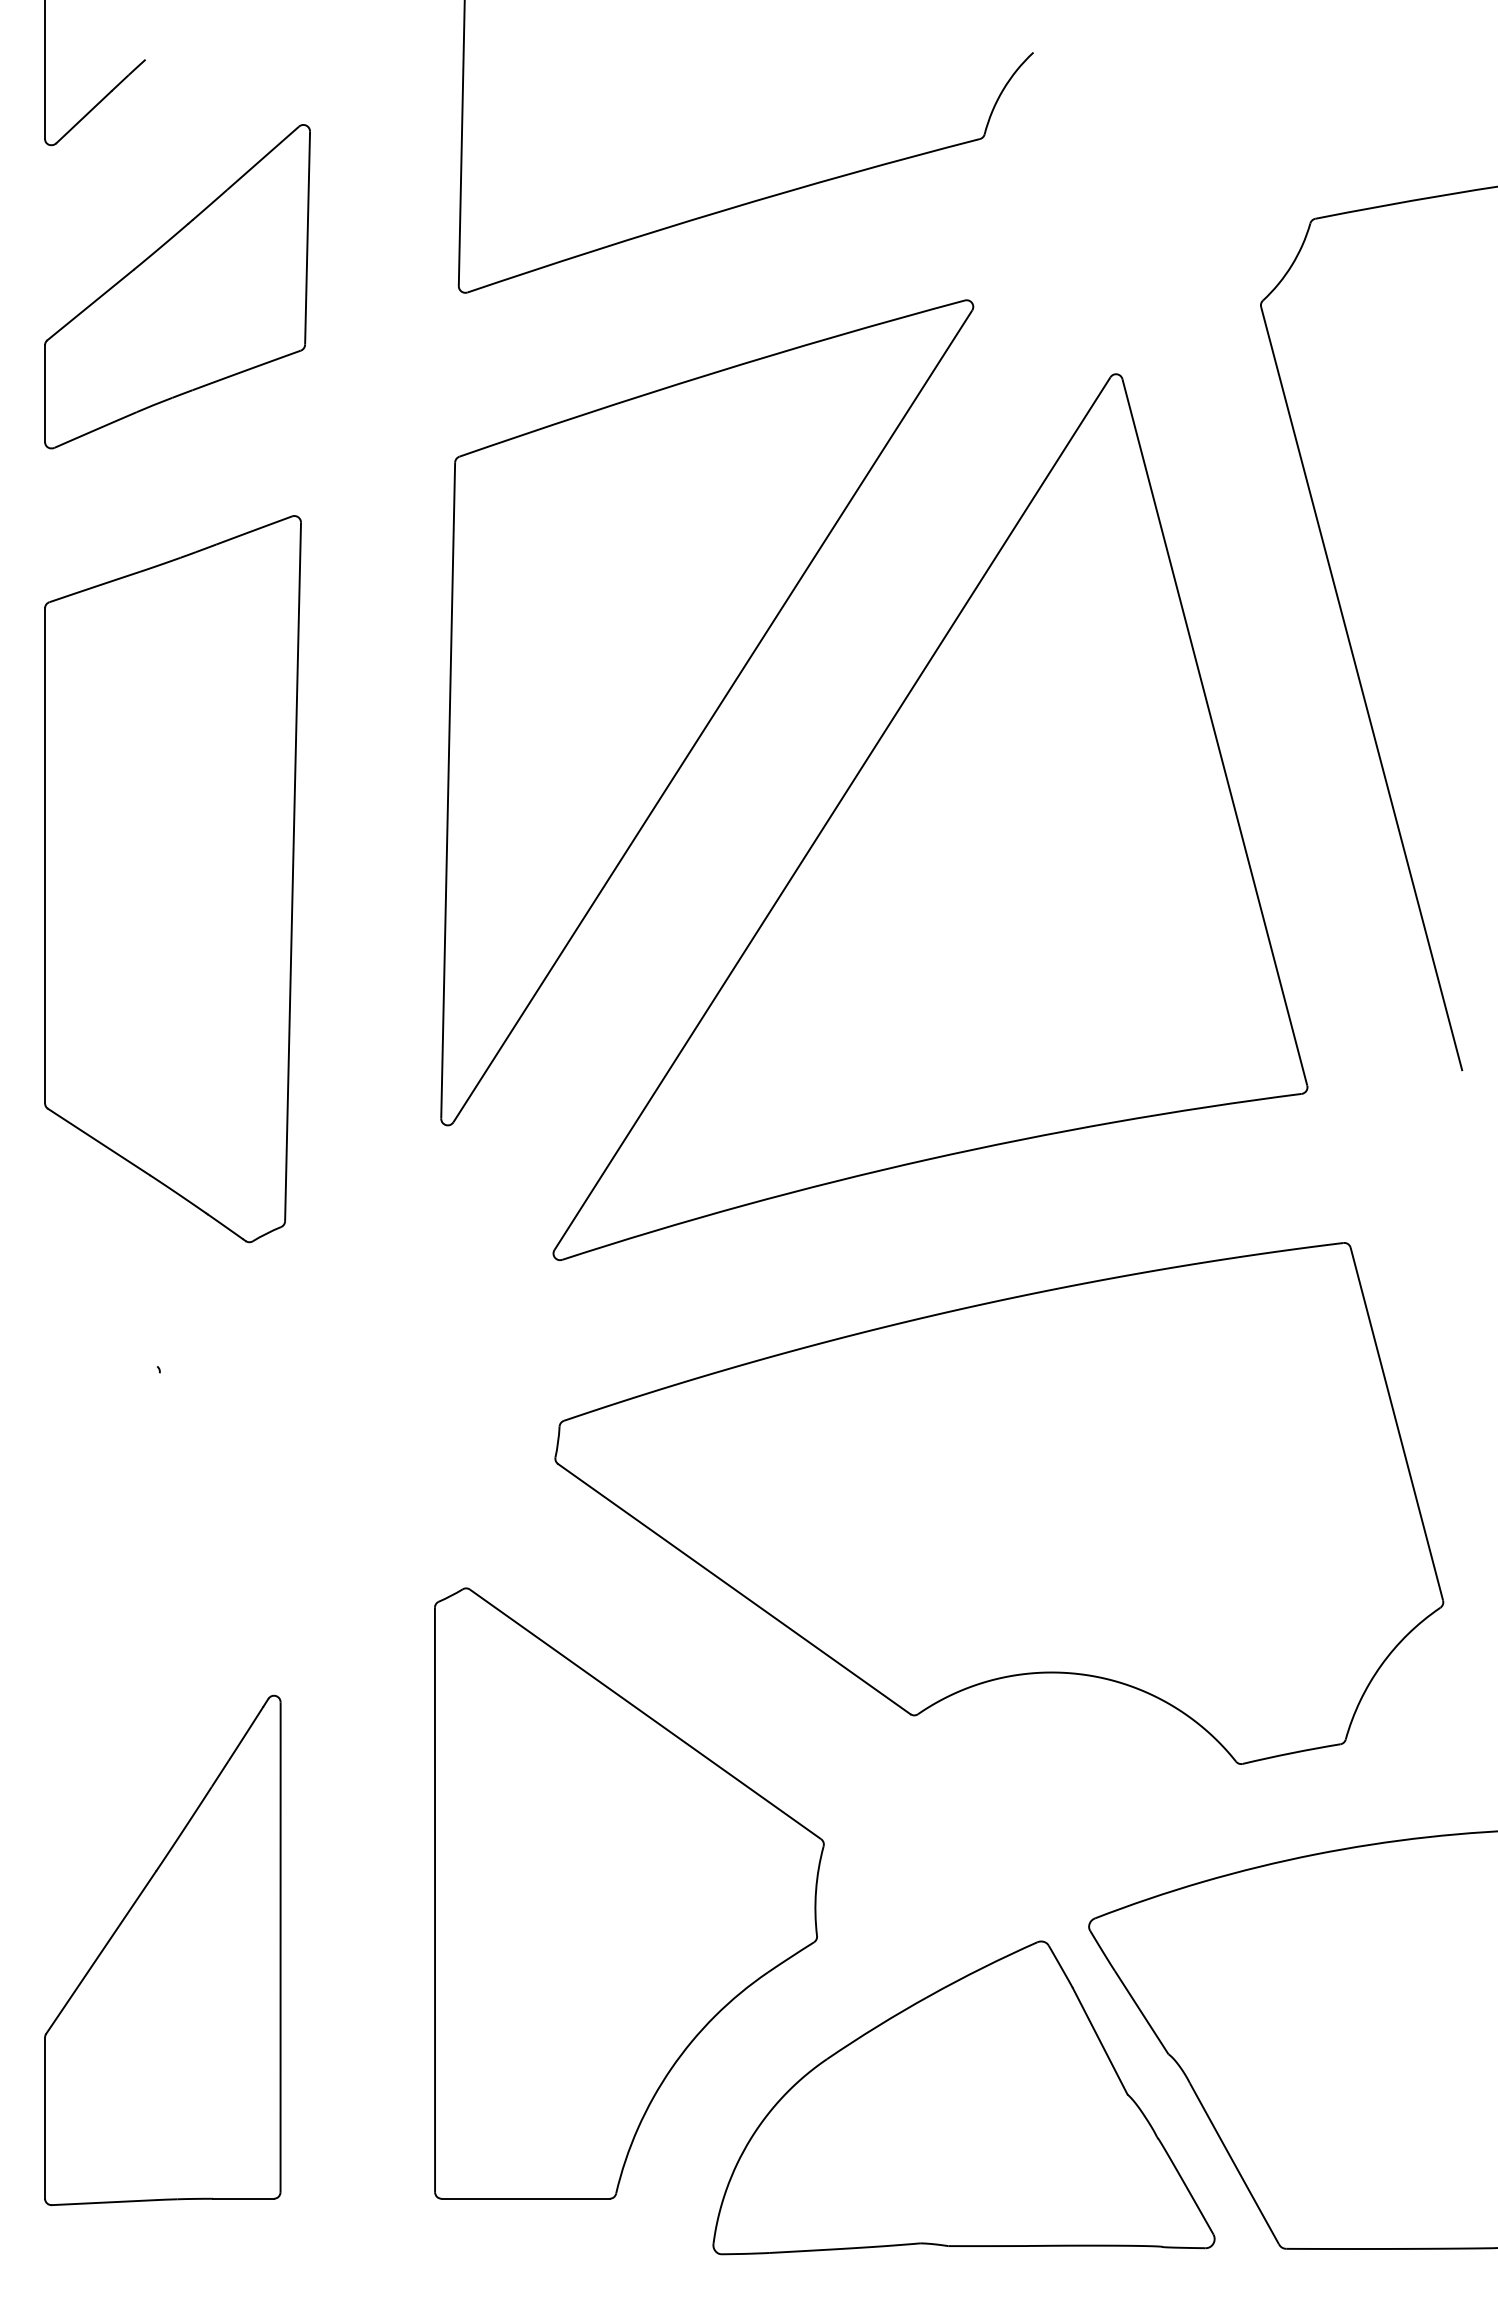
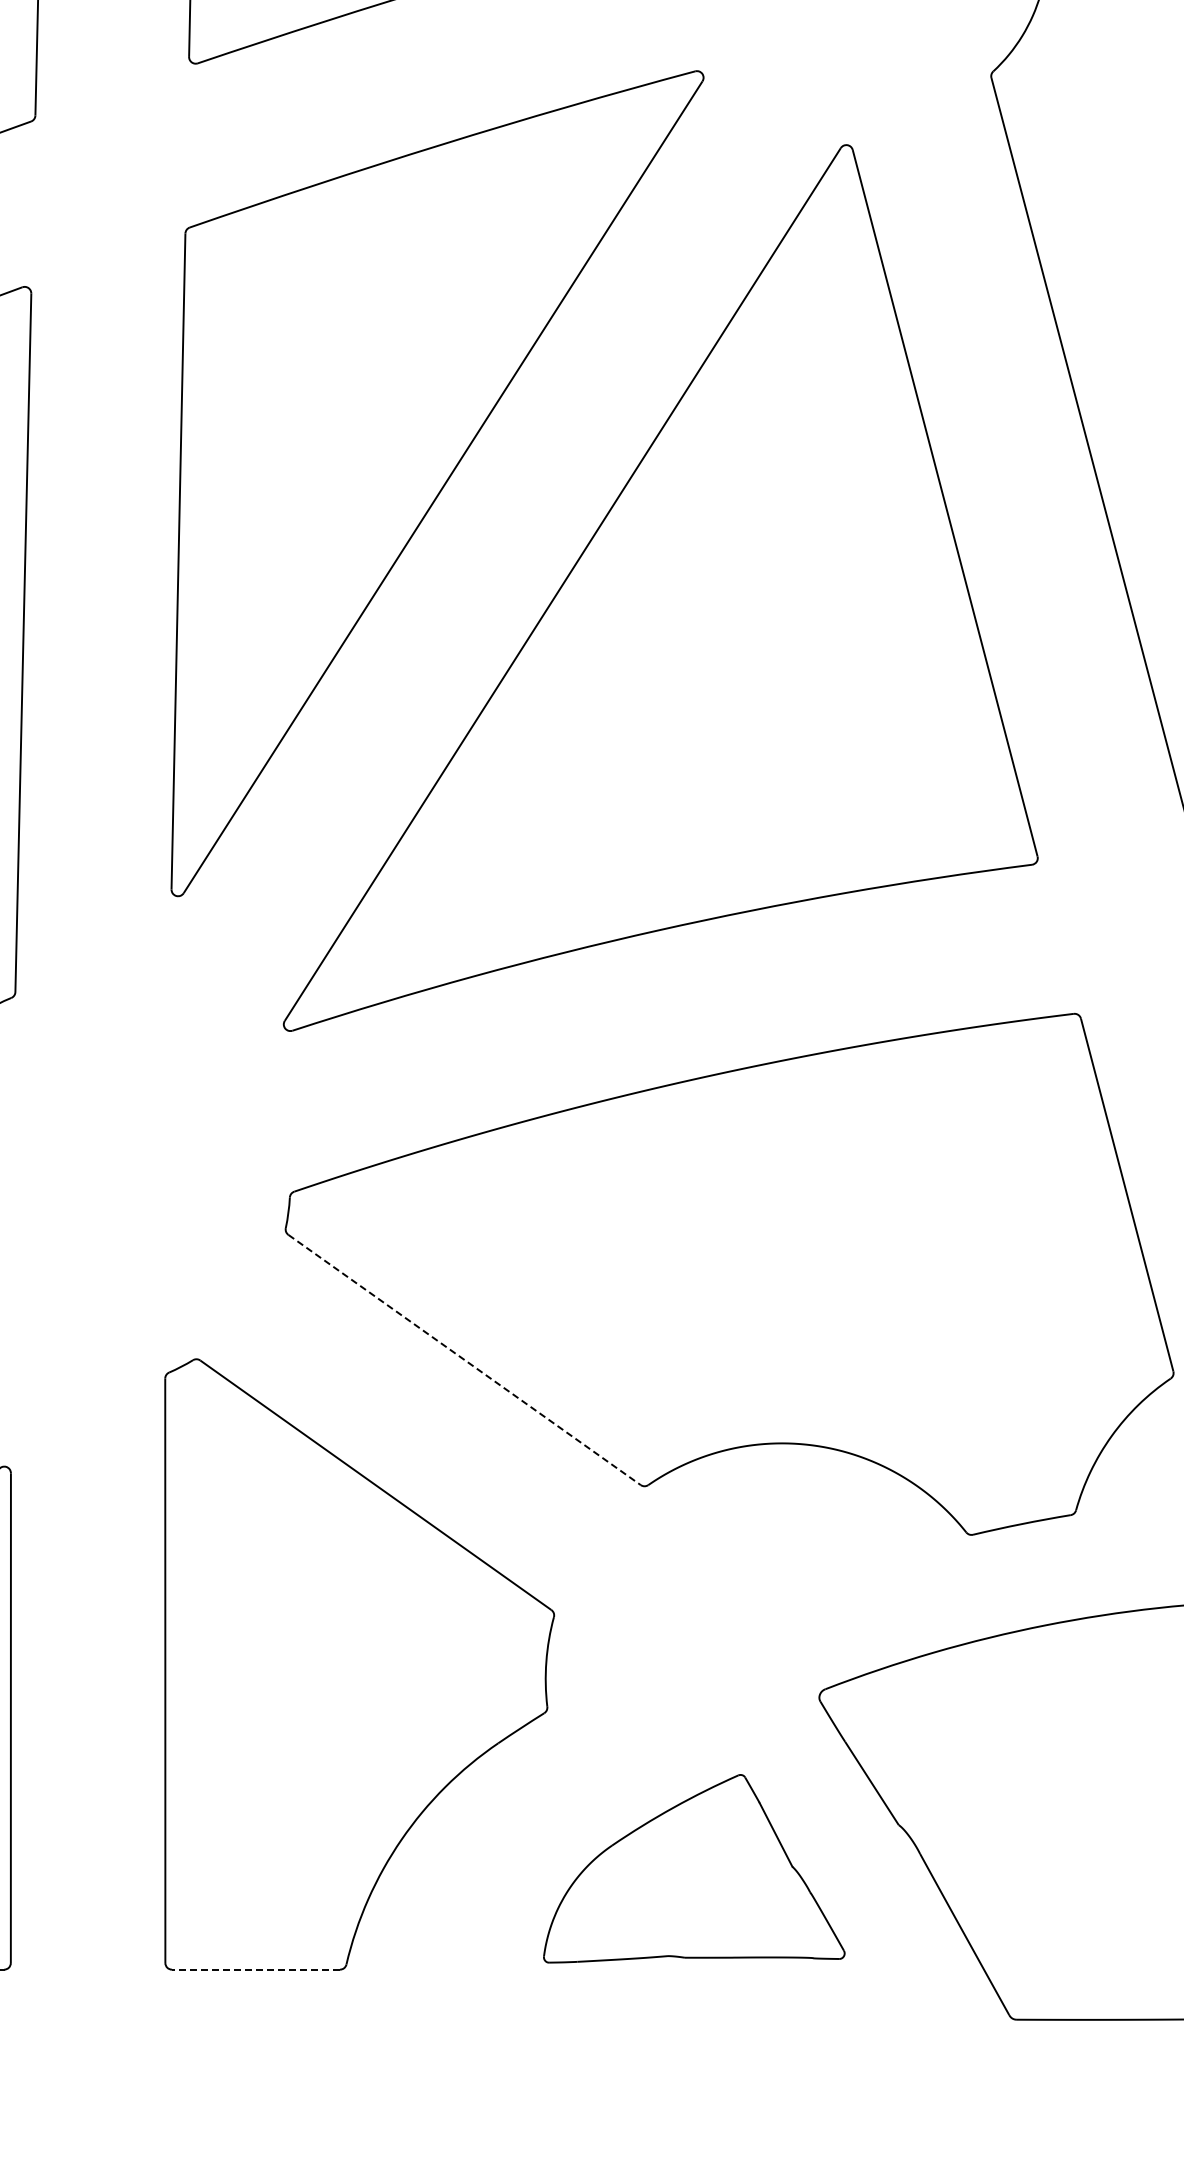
line: (734, 1589) -> (464, 1360), solid -> dashed
part: (963, 2097) -> (693, 1868), size x0.6
line: (525, 2198) -> (255, 1969), solid -> dashed

